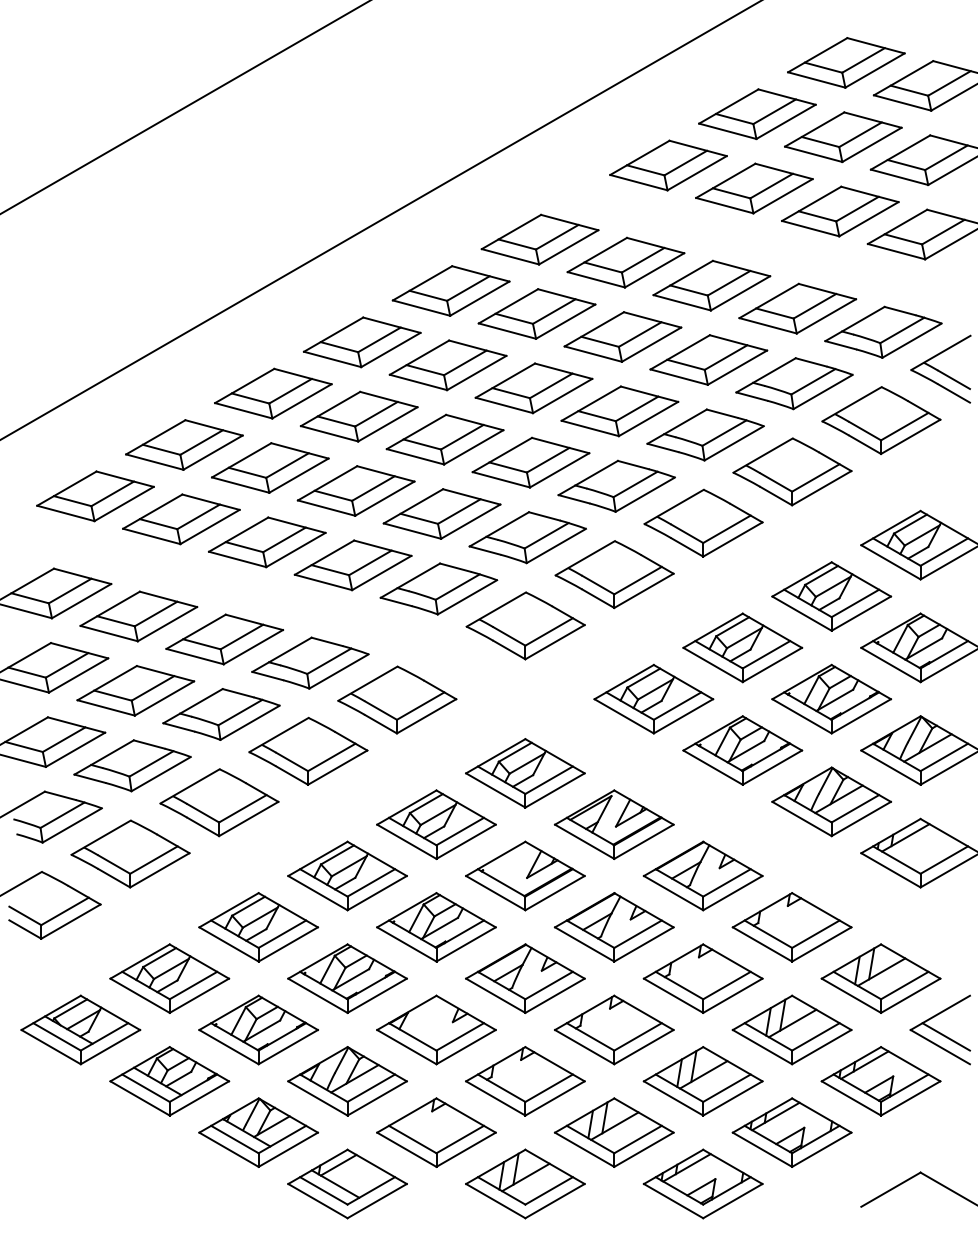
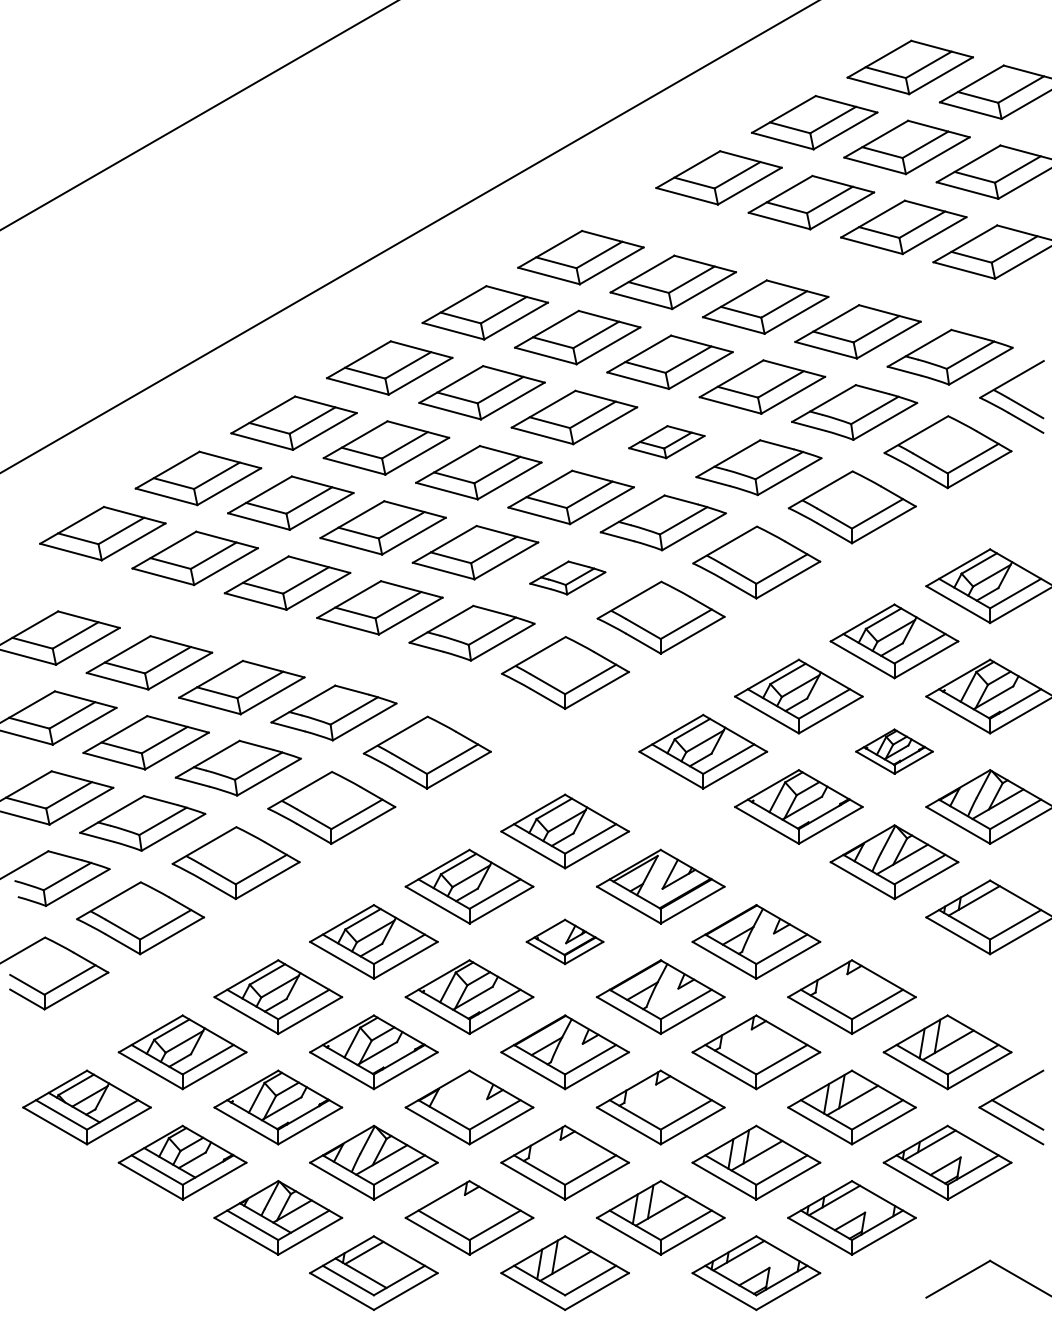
part: (619, 410) -> (666, 441), size x0.6
part: (527, 537) -> (567, 577), size x0.6
part: (831, 698) -> (894, 751), size x0.6
part: (524, 875) -> (564, 941), size x0.6

